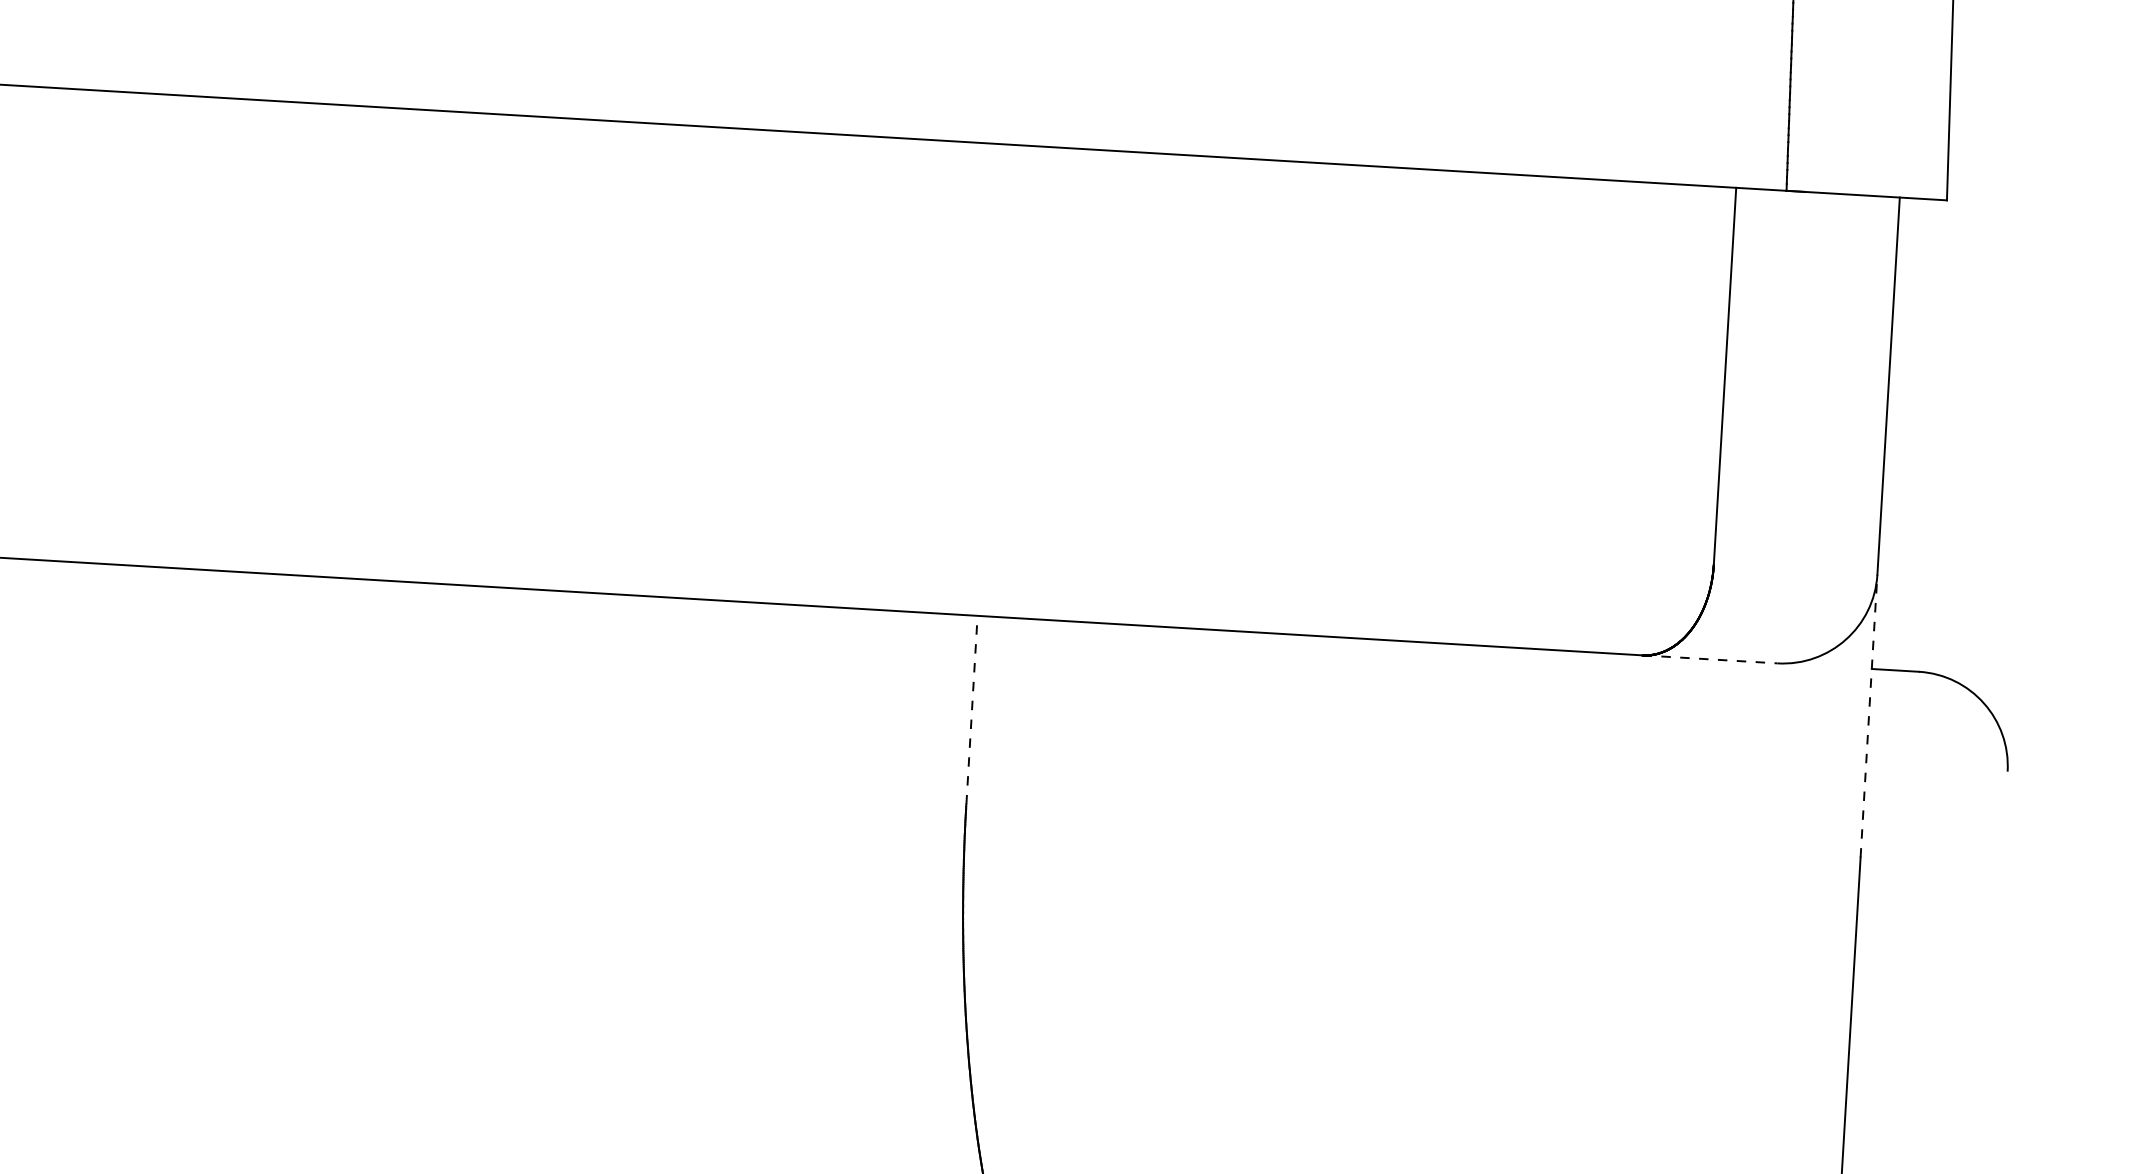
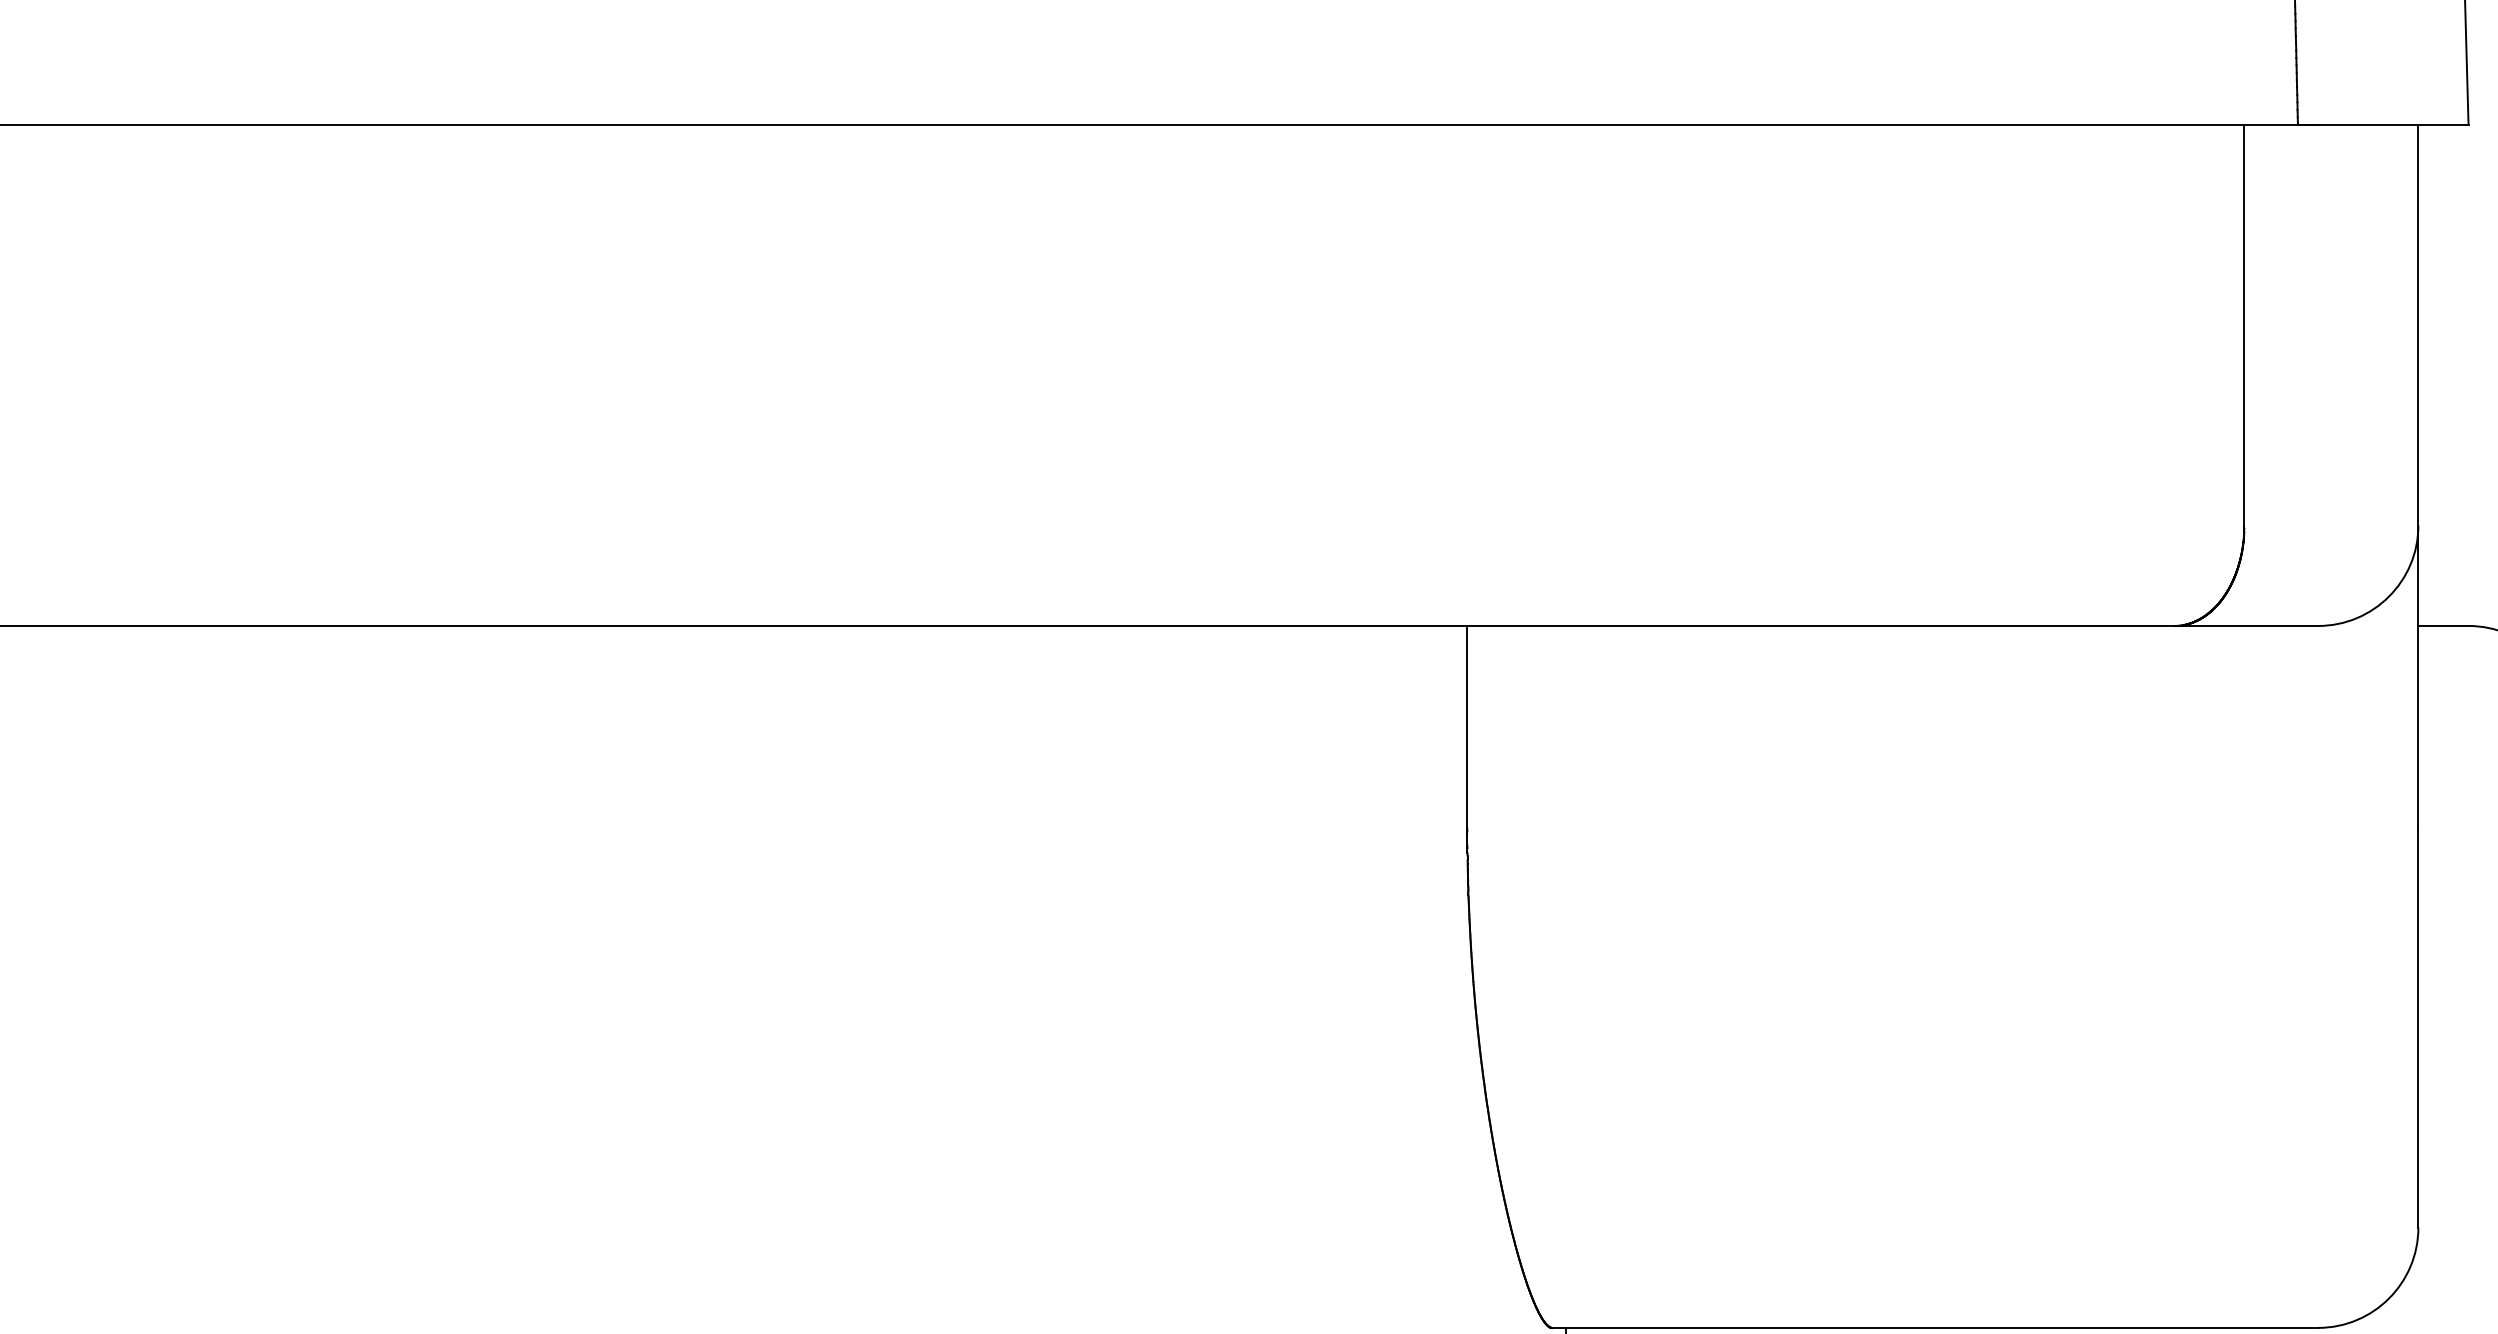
line: (1710, 658) -> (2246, 625), dashed -> solid
line: (972, 709) -> (1467, 725), dashed -> solid
line: (1869, 715) -> (2418, 675), dashed -> solid

